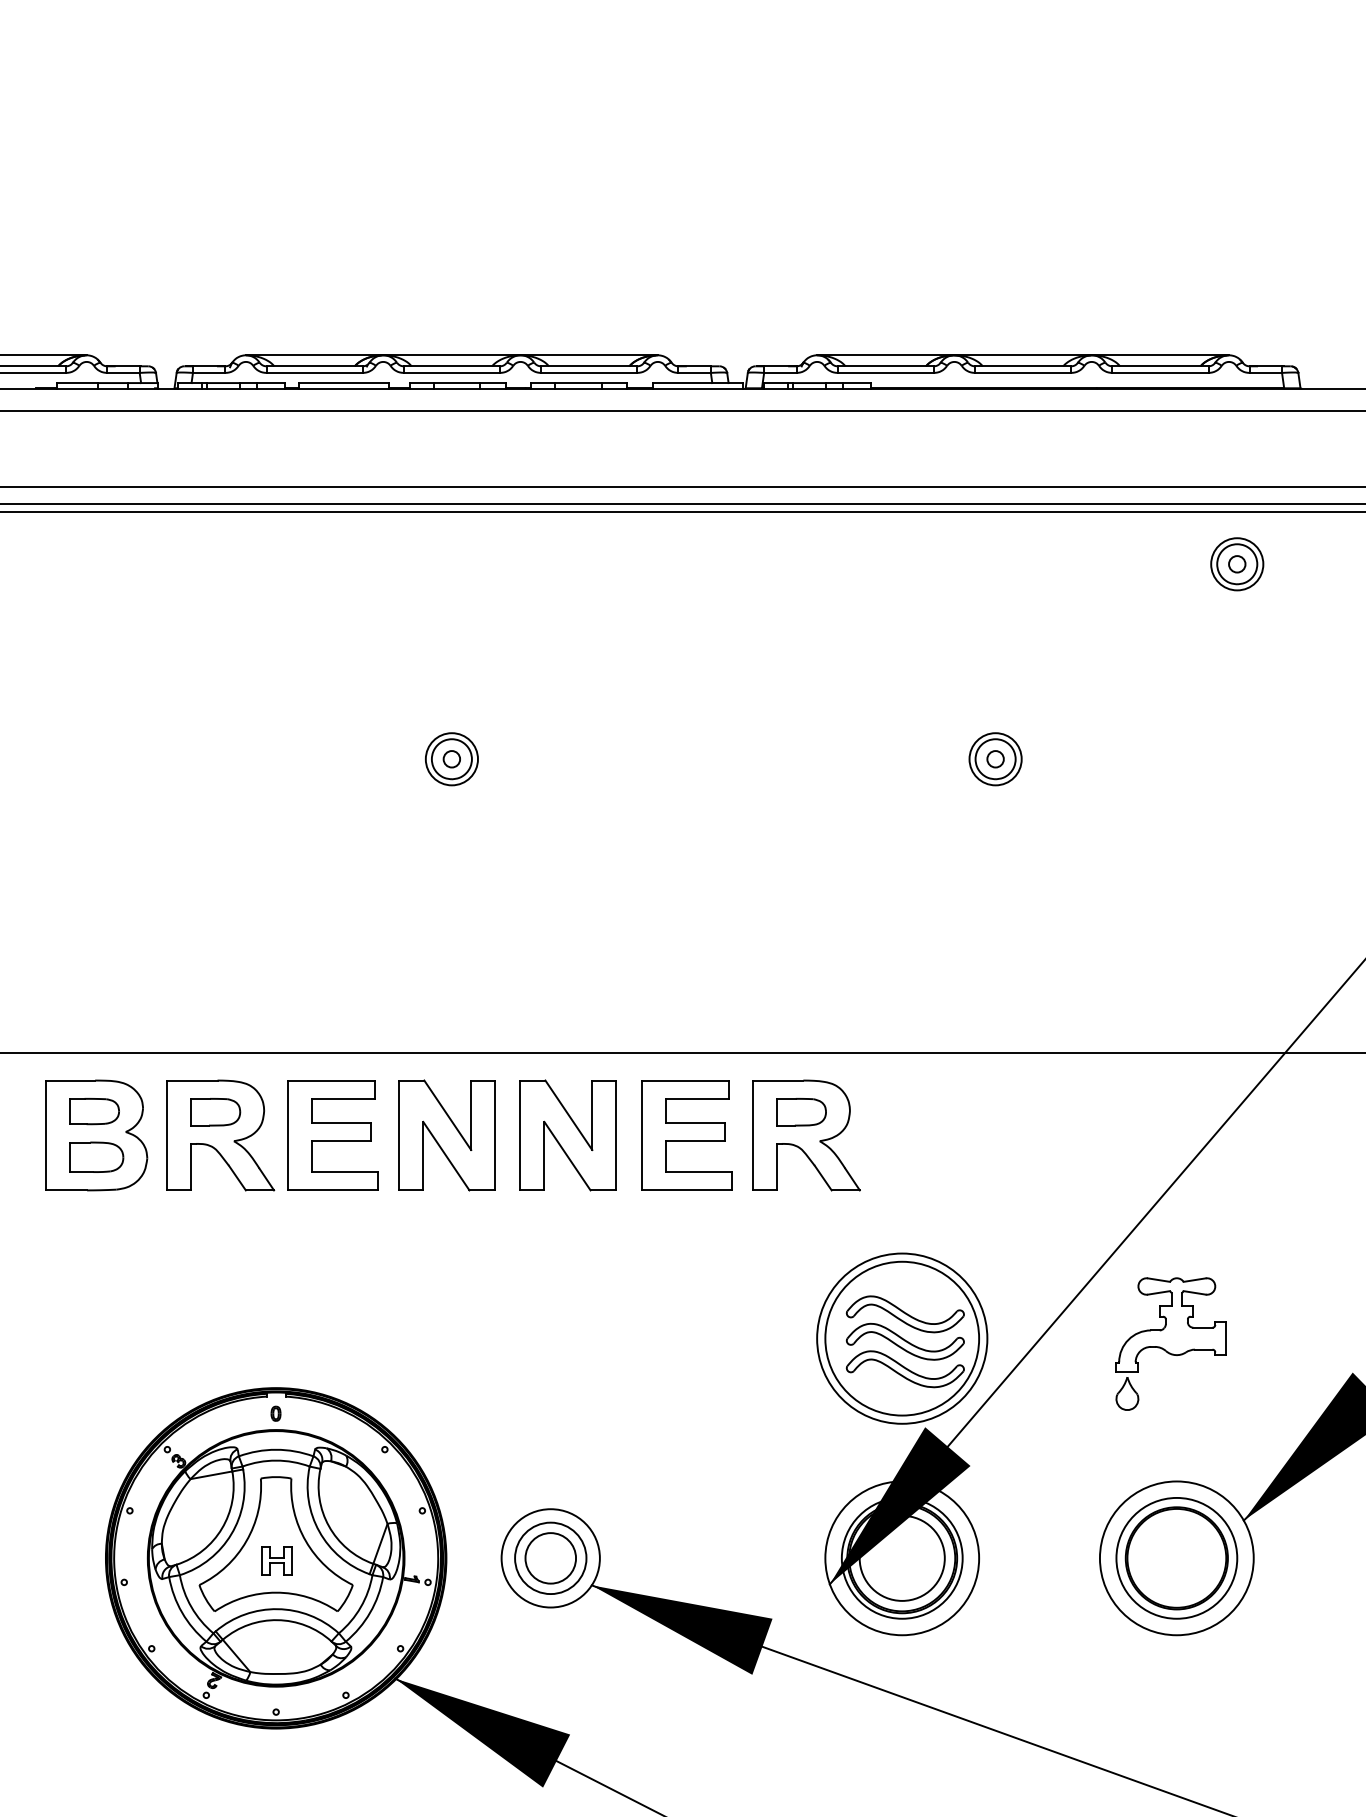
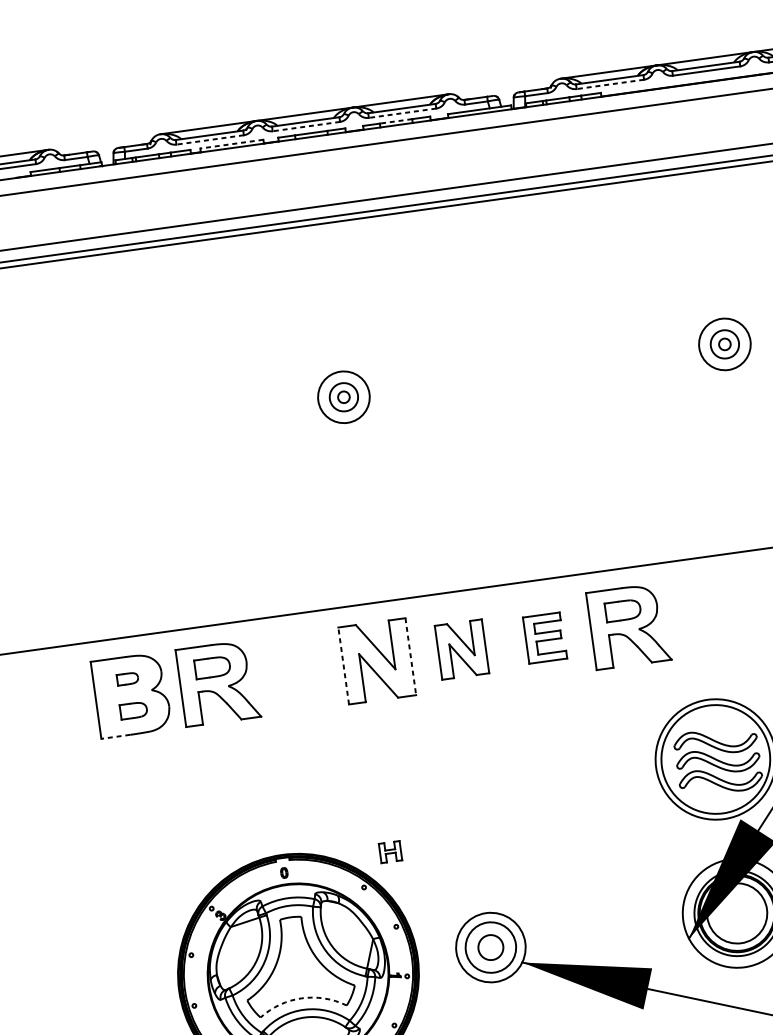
line: (314, 372) -> (210, 139), solid -> dashed
line: (451, 372) -> (306, 126), solid -> dashed
line: (588, 372) -> (402, 113), solid -> dashed
line: (885, 372) -> (610, 84), solid -> dashed
line: (343, 383) -> (231, 144), solid -> dashed
line: (578, 383) -> (396, 121), solid -> dashed
circle: (451, 759) -> (343, 397), size x1.4
circle: (995, 759) -> (724, 344), size x1.4
part: (94, 1111) -> (127, 678), size x0.6
part: (332, 1135) -> (296, 672), removed
line: (399, 1135) -> (343, 666), solid -> dashed
line: (495, 1135) -> (411, 656), solid -> dashed
part: (567, 1135) -> (461, 649), size x0.7
part: (686, 1135) -> (544, 638), size x0.6
part: (96, 1156) -> (133, 710), size x0.7
line: (66, 1190) -> (115, 736), solid -> dashed
circle: (550, 1558) -> (490, 947), size x0.7
part: (276, 1560) -> (390, 851), moved
arc: (276, 1592) -> (302, 998), solid -> dashed

